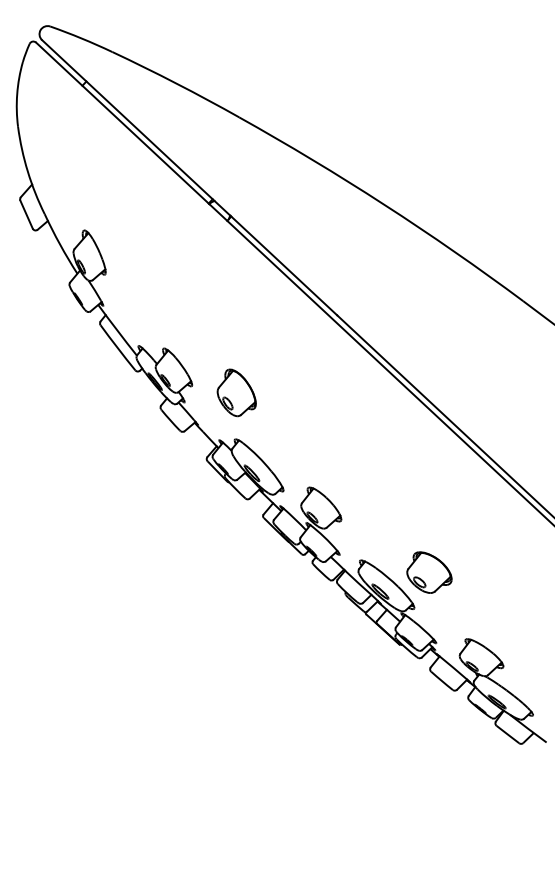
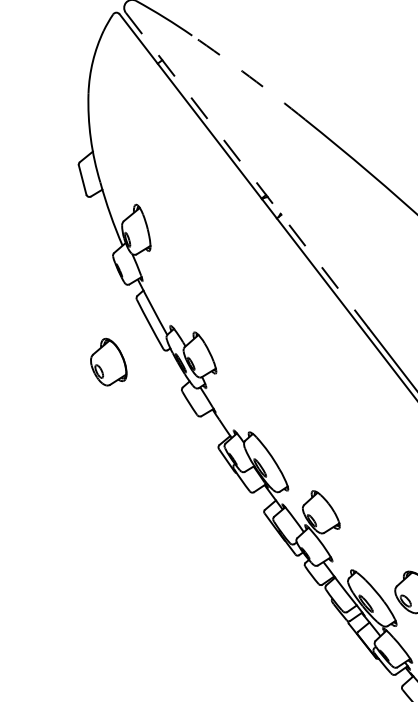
arc: (176, 83) -> (249, 76), solid -> dashed
line: (189, 177) -> (247, 170), solid -> dashed
part: (236, 392) -> (109, 362), moved

